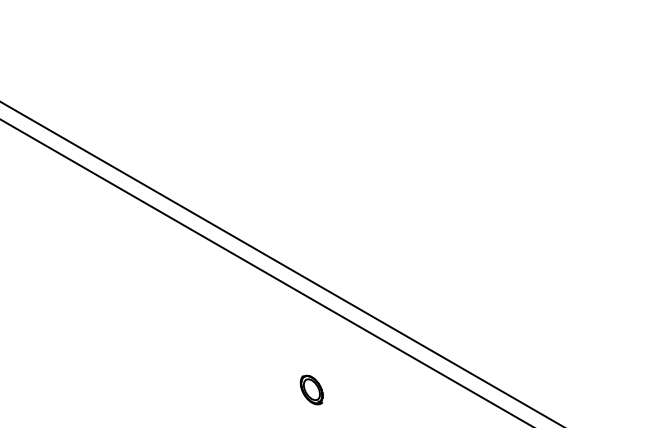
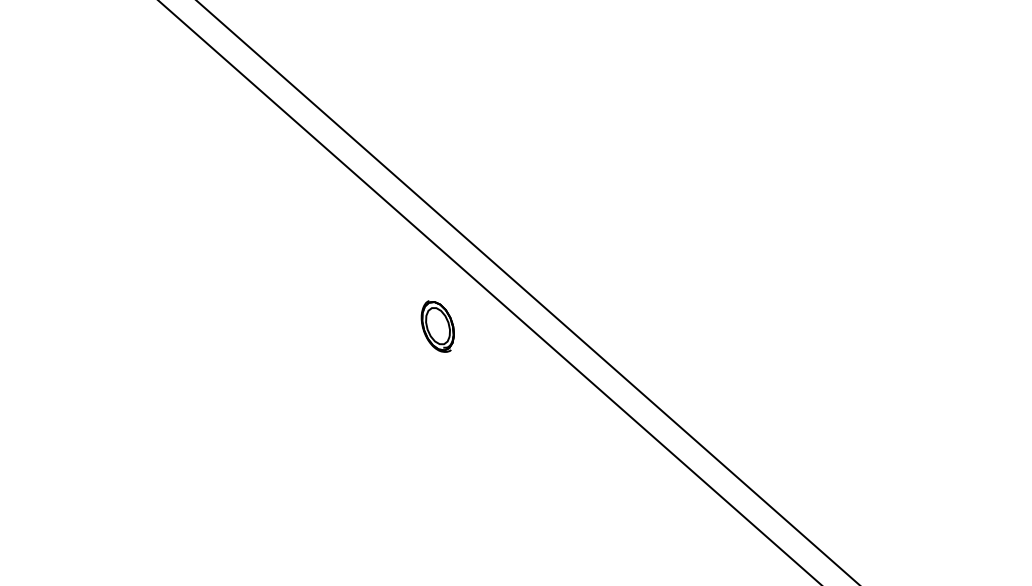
part: (311, 389) -> (437, 325), moved

